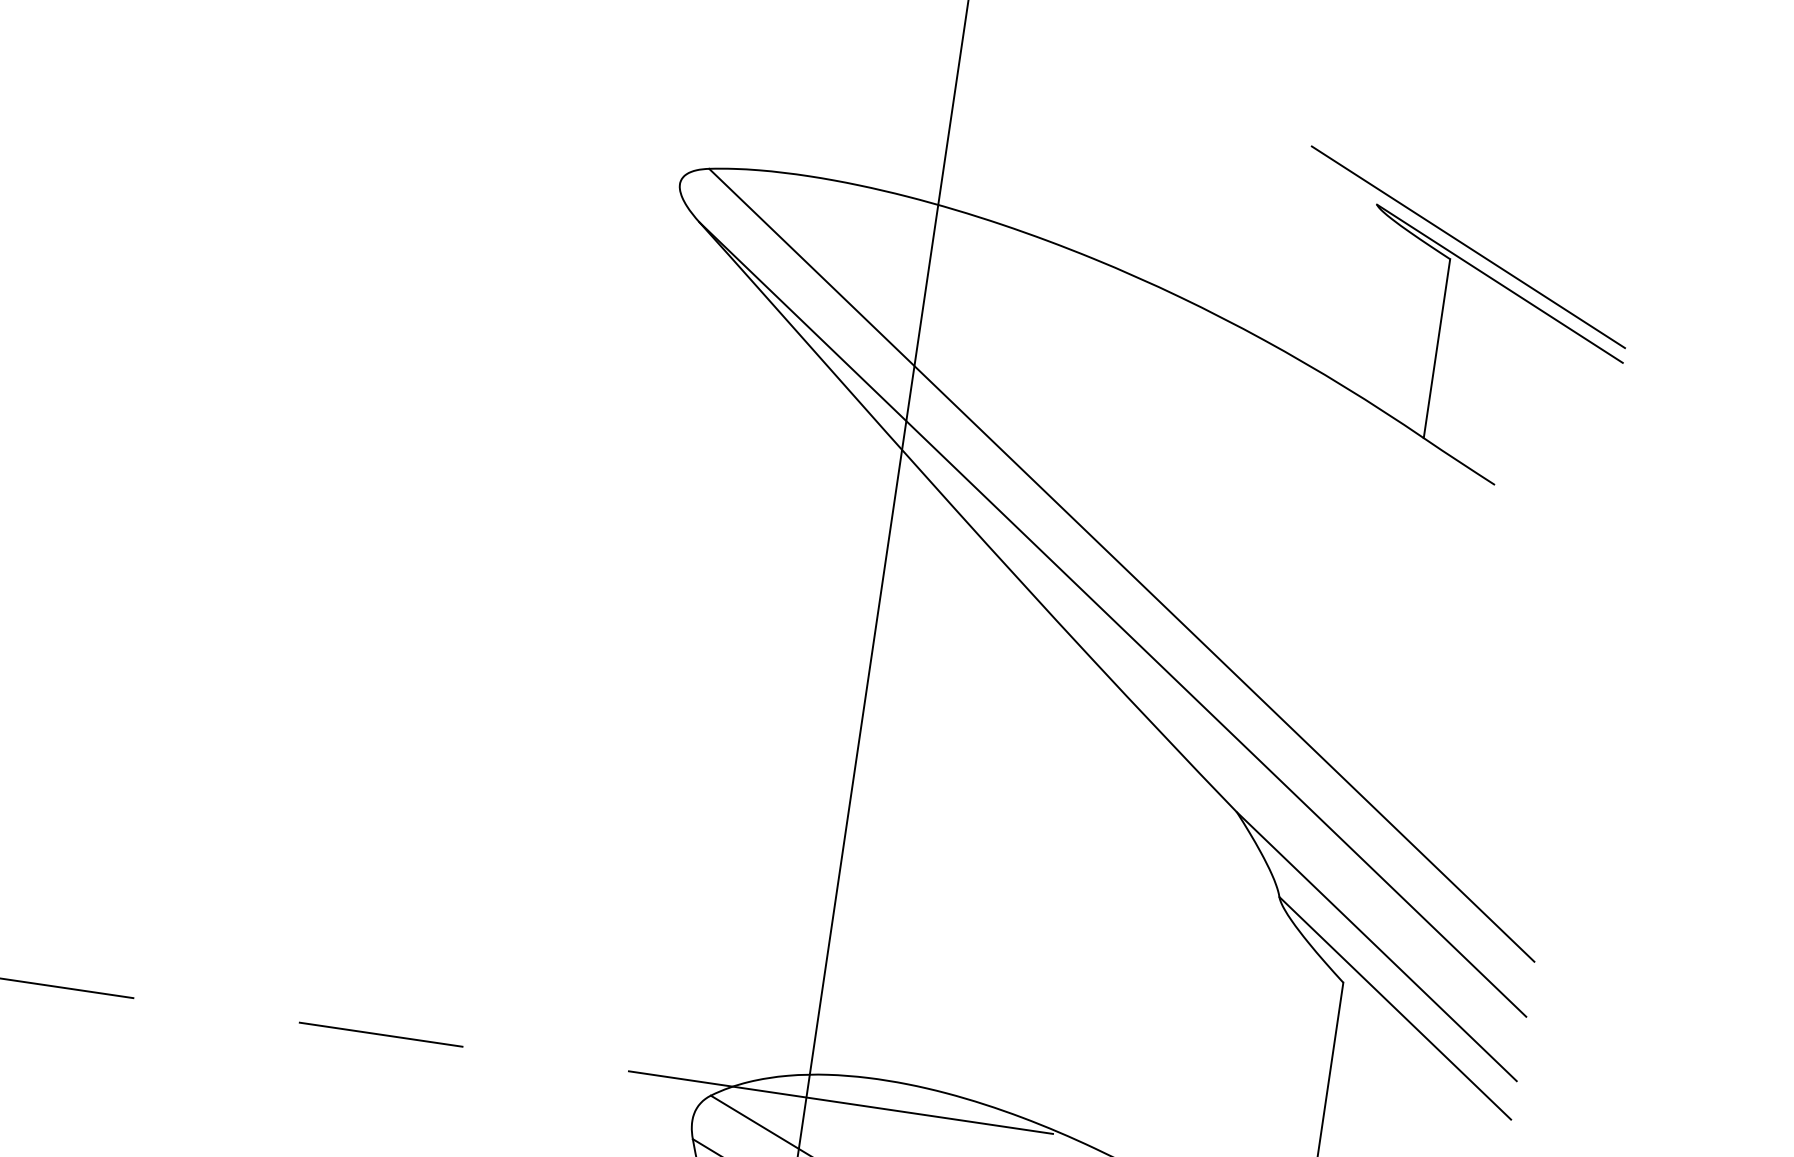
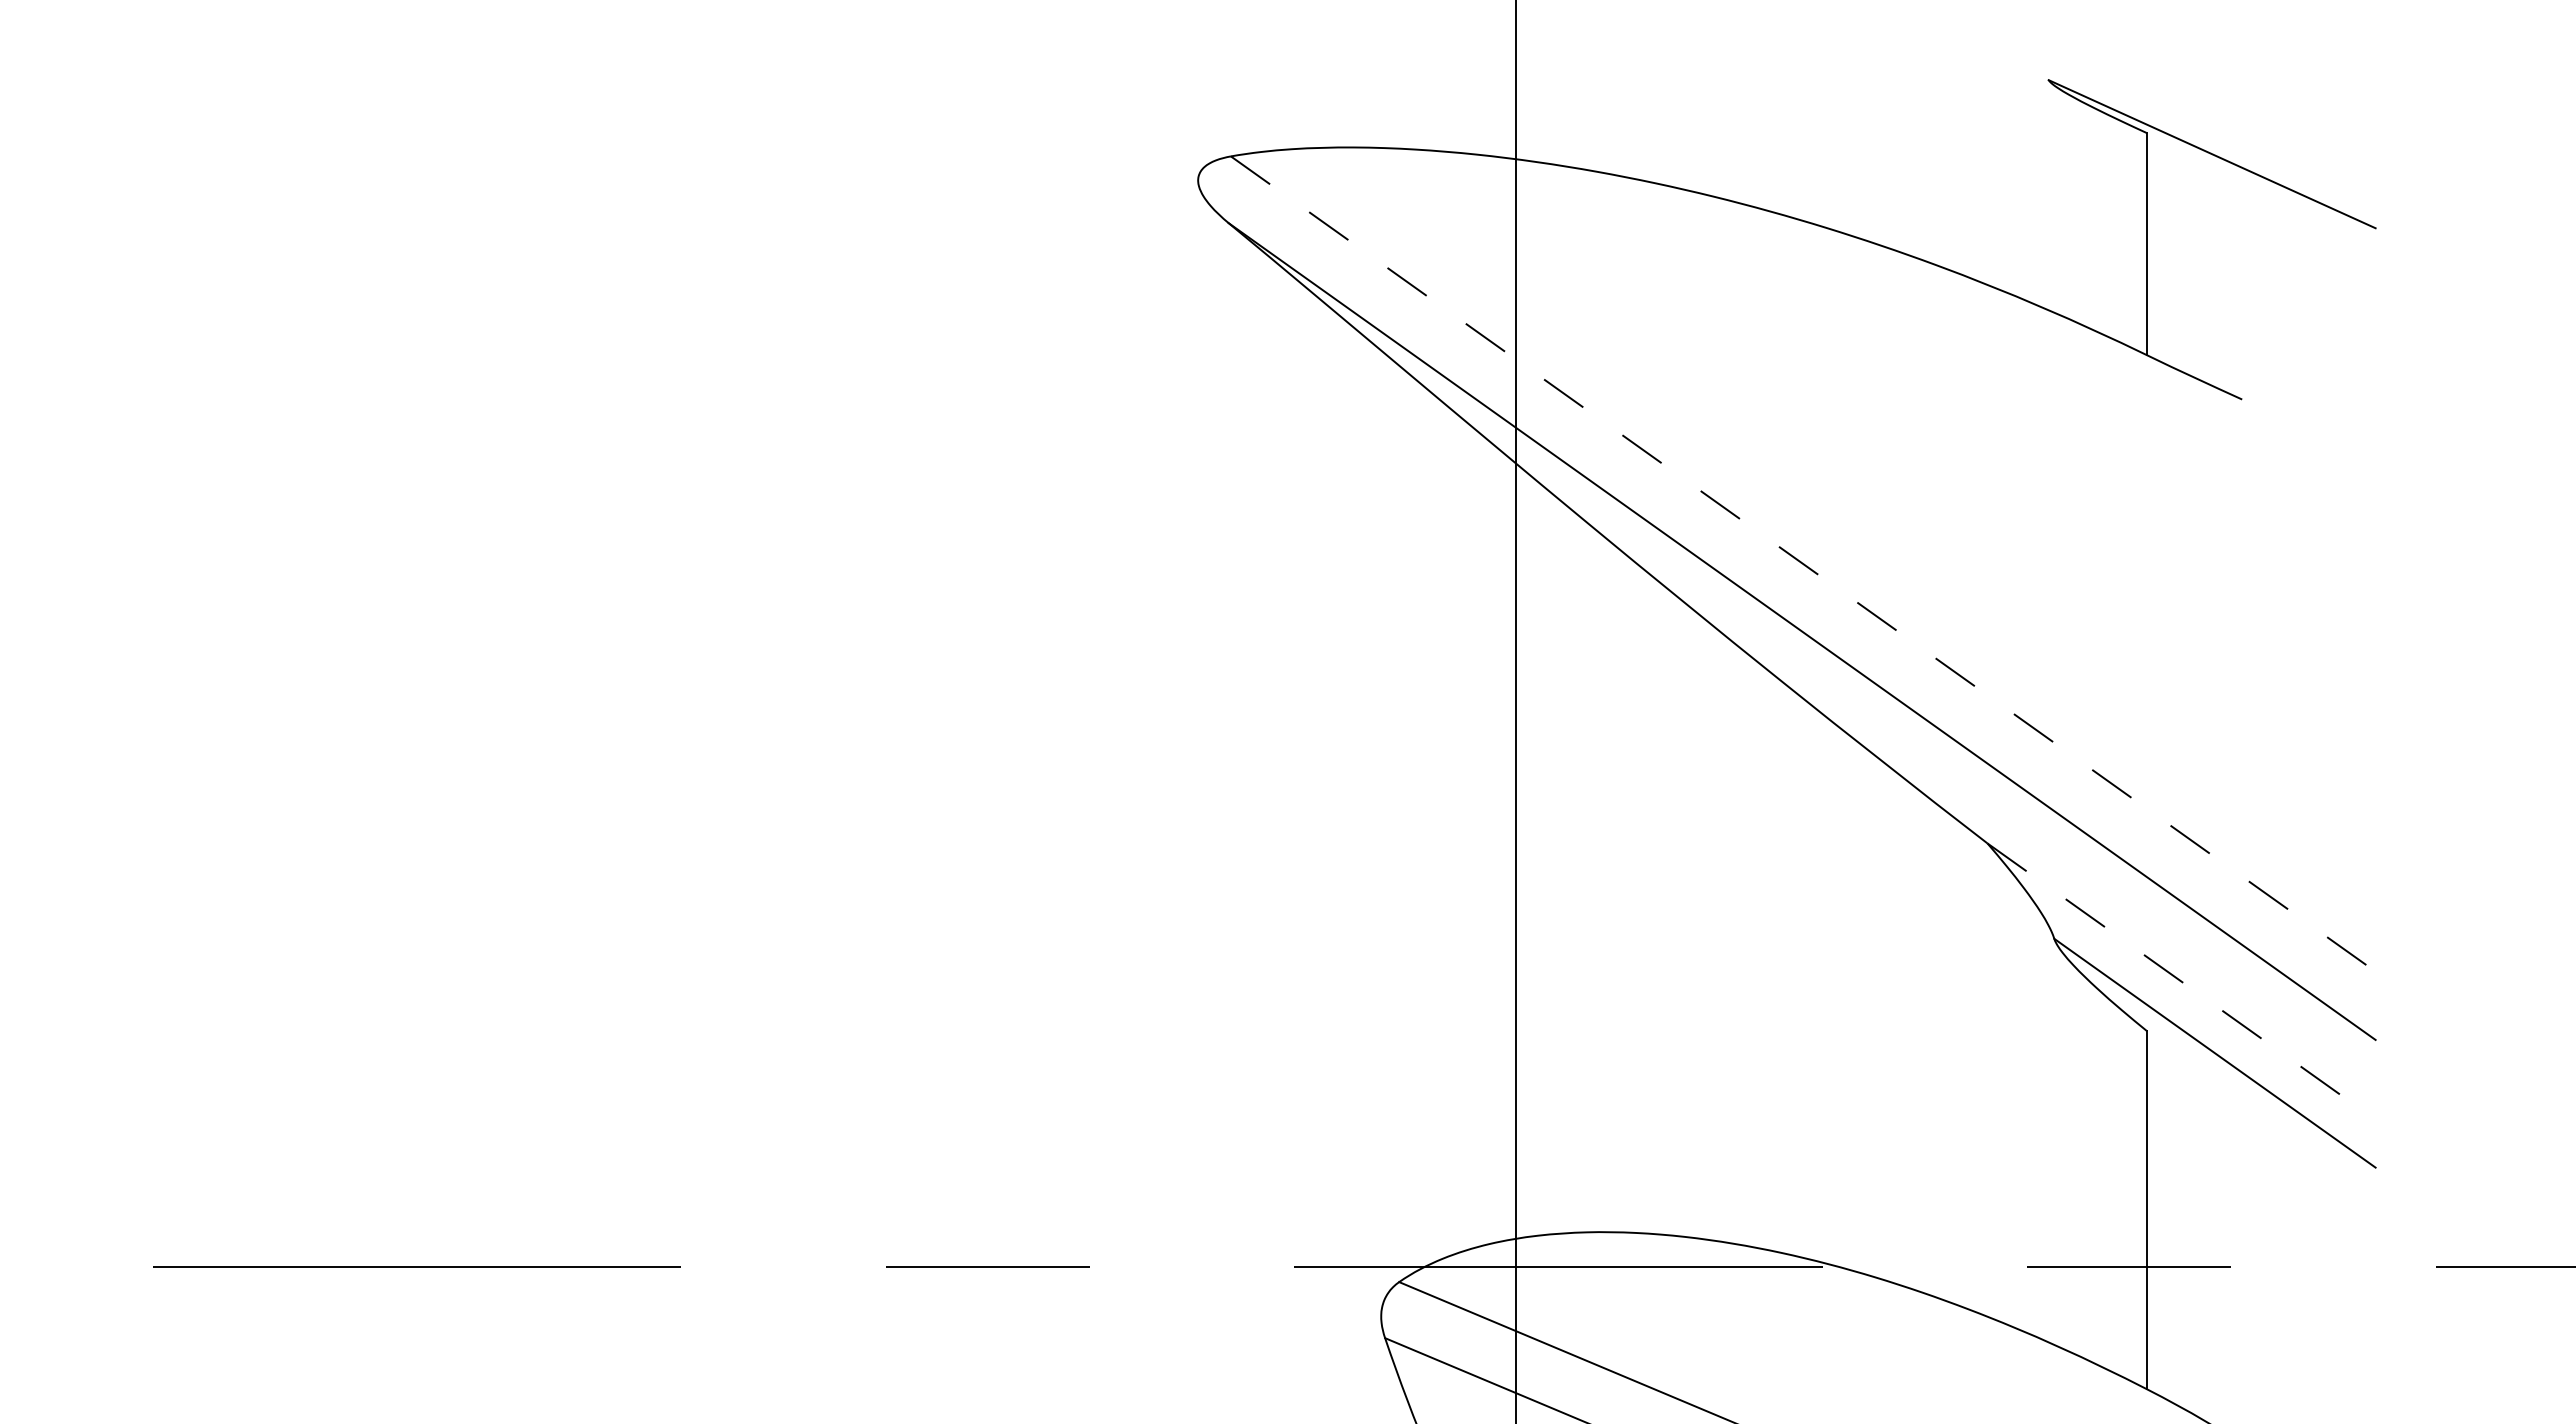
line: (1468, 247) -> (2167, 115), removed
line: (1121, 565) -> (1803, 564), solid -> dashed
line: (1376, 946) -> (2181, 981), solid -> dashed

